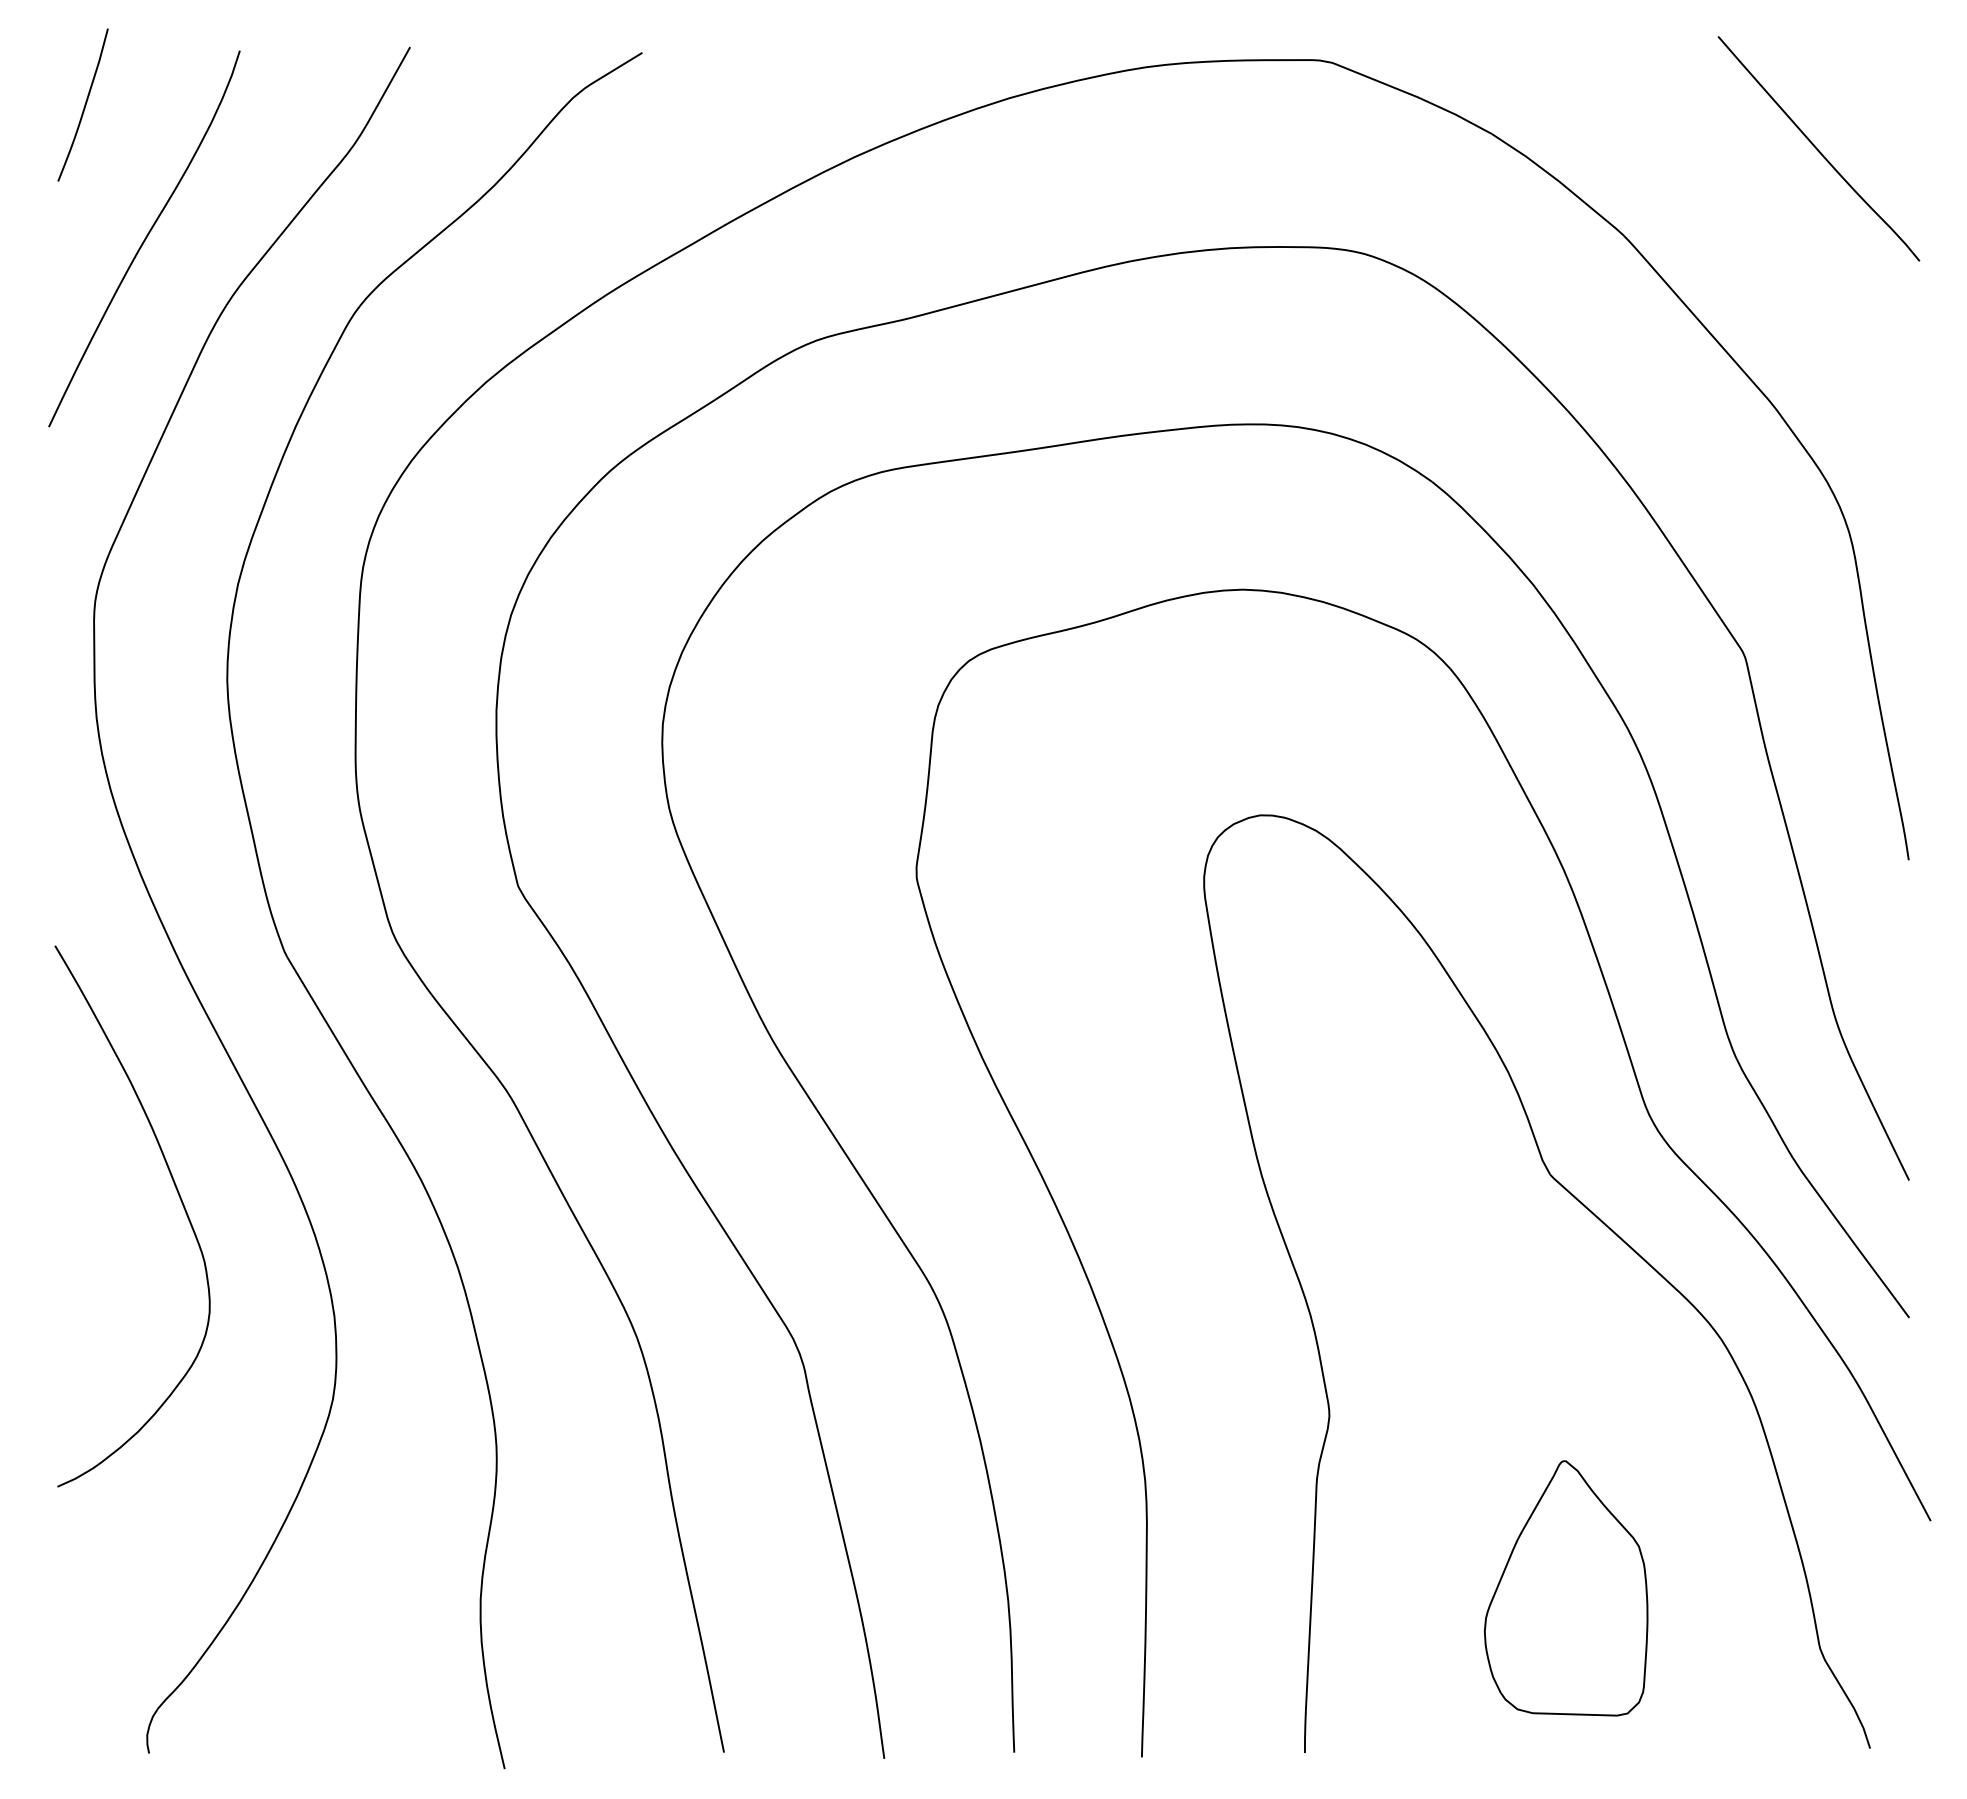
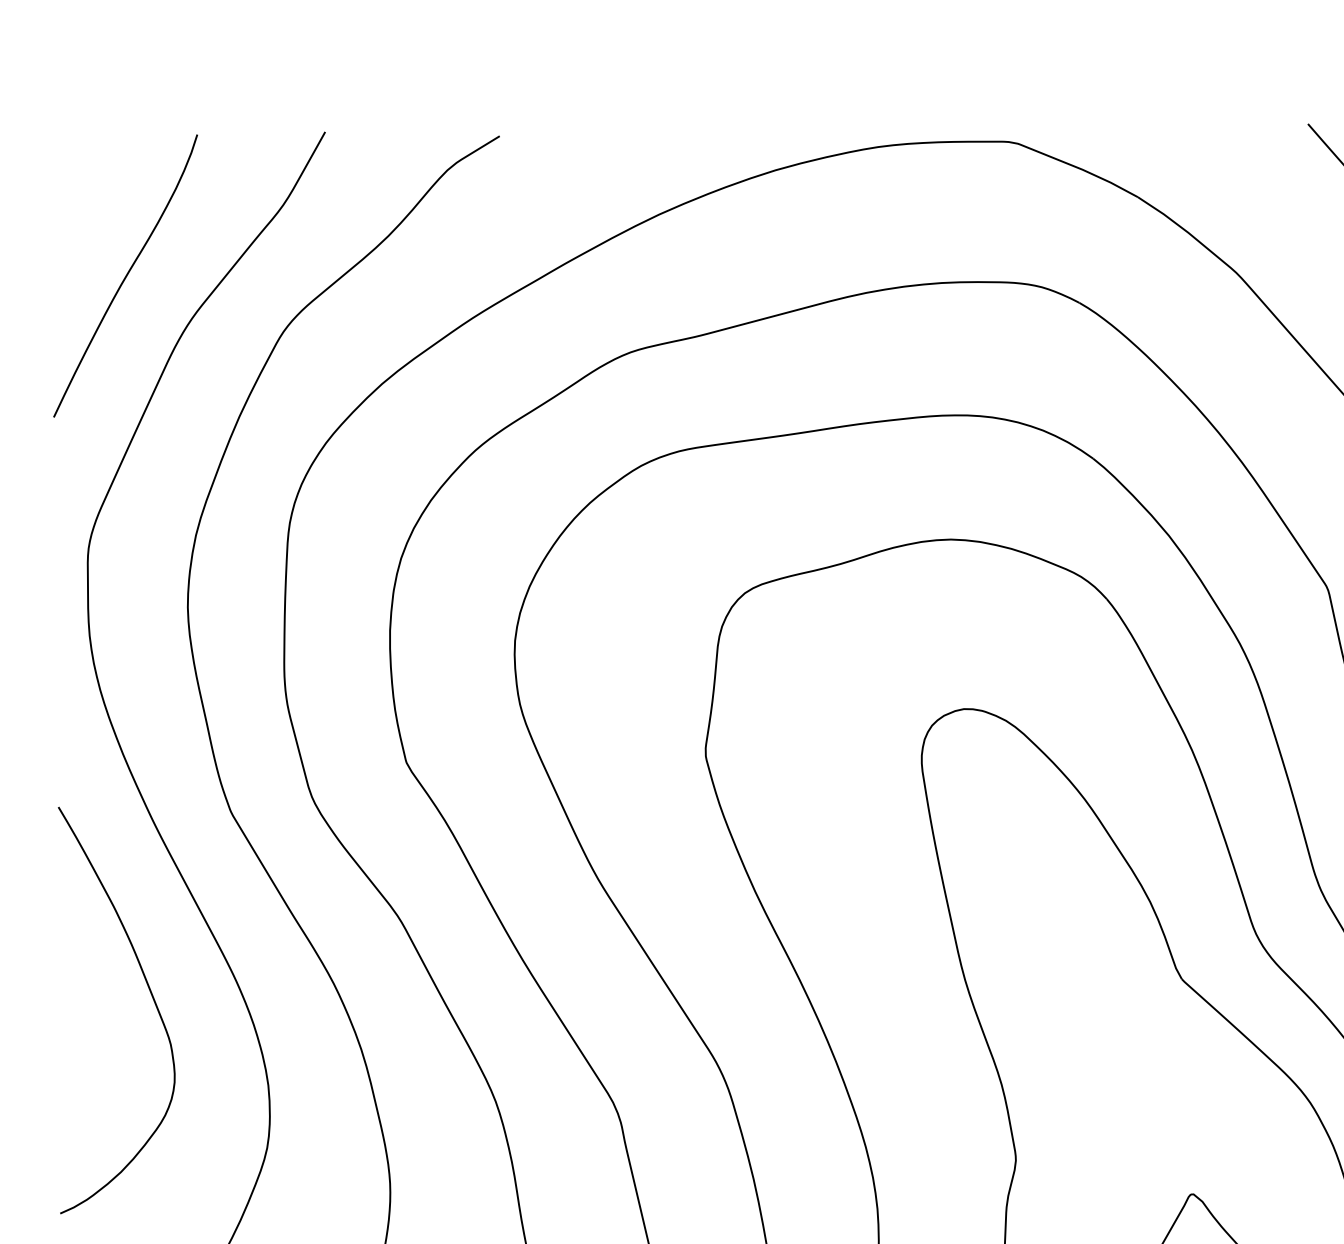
curve: (84, 104) -> (80, 175), removed

